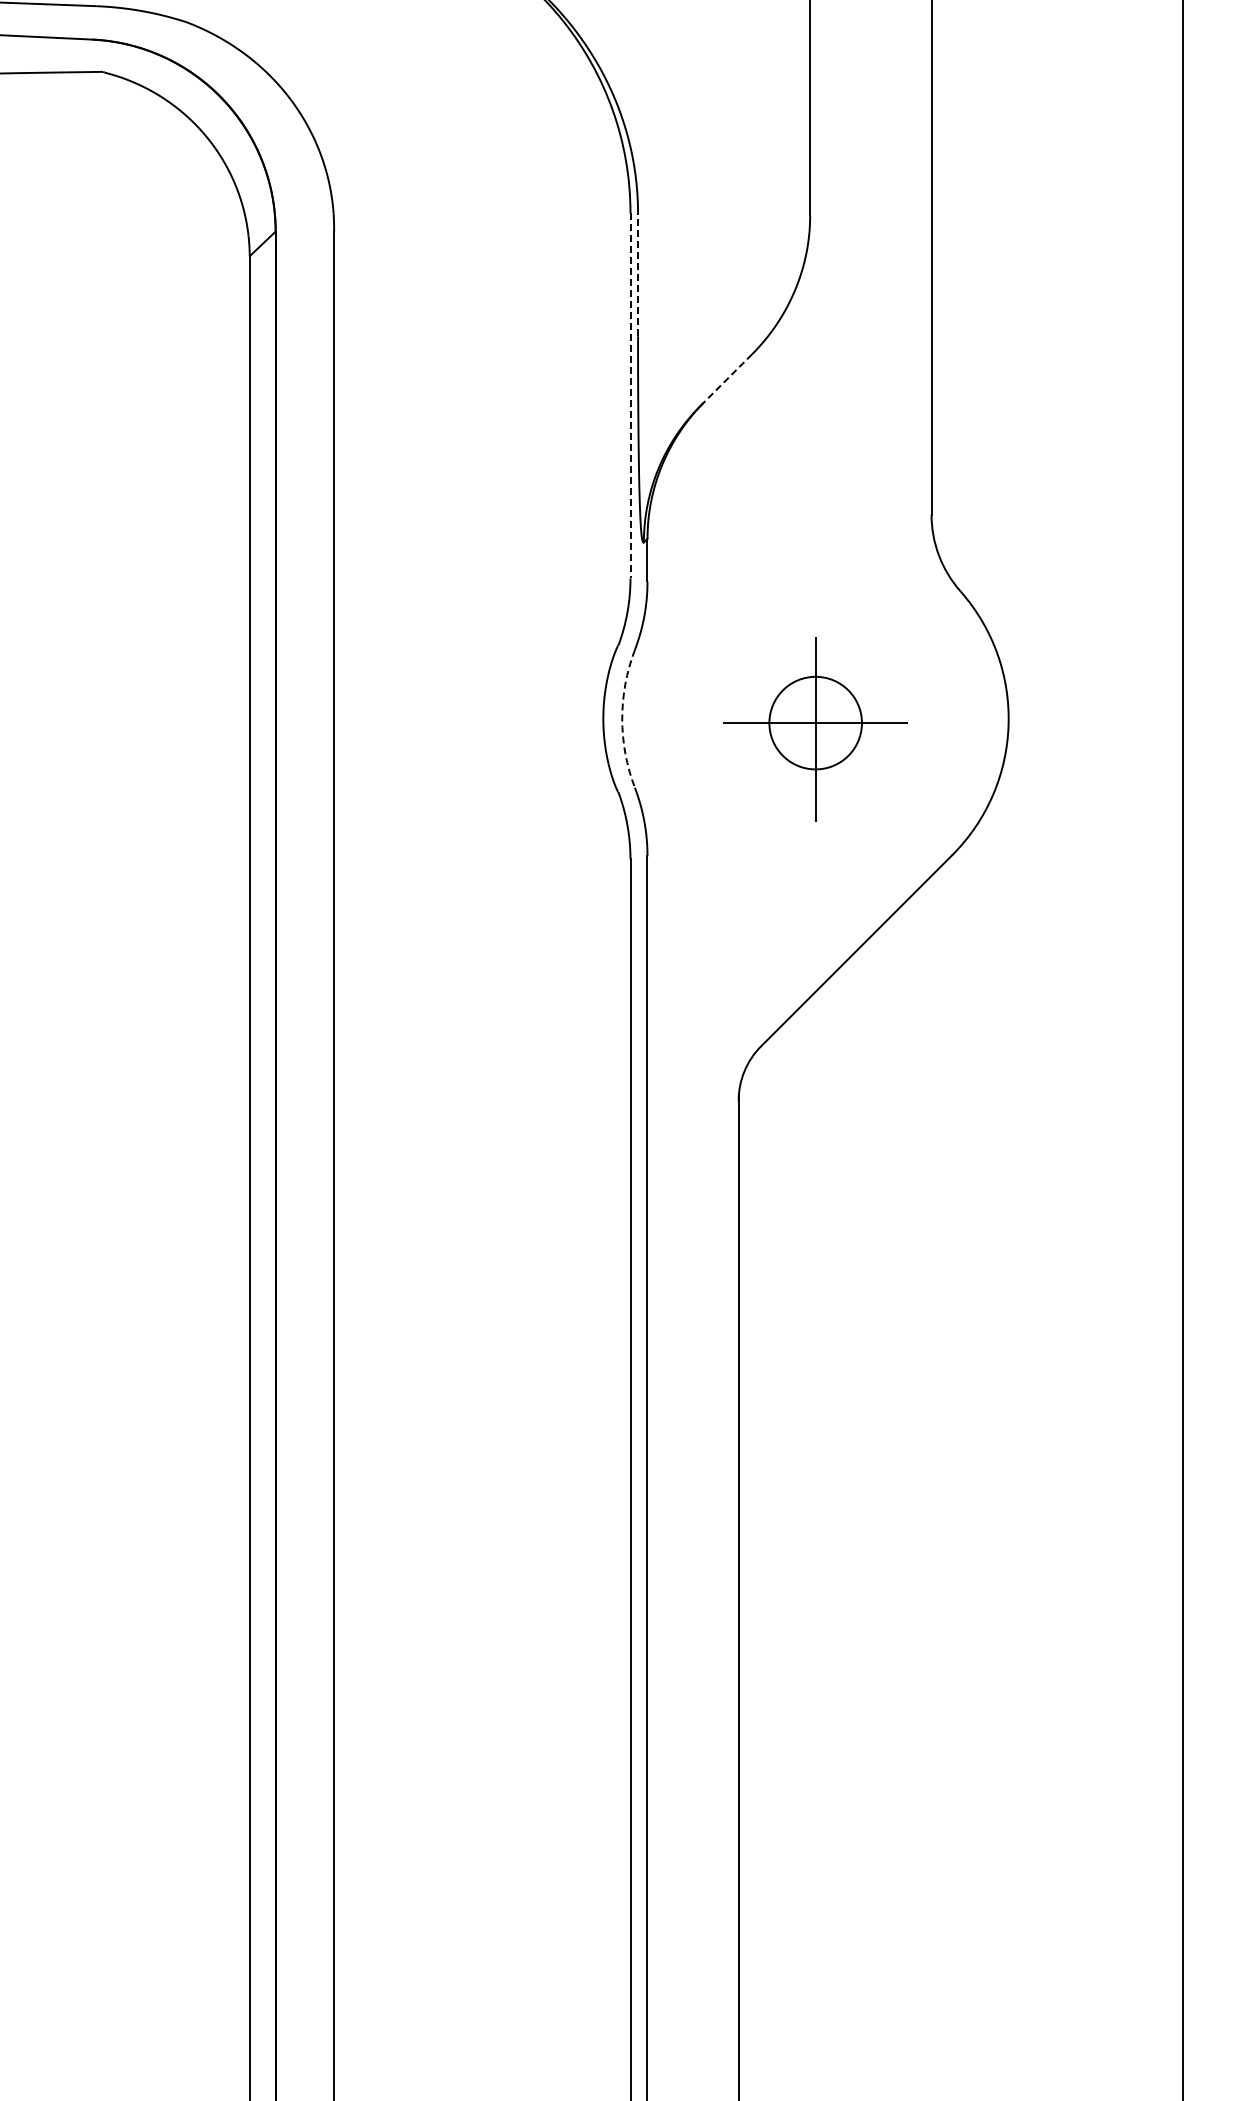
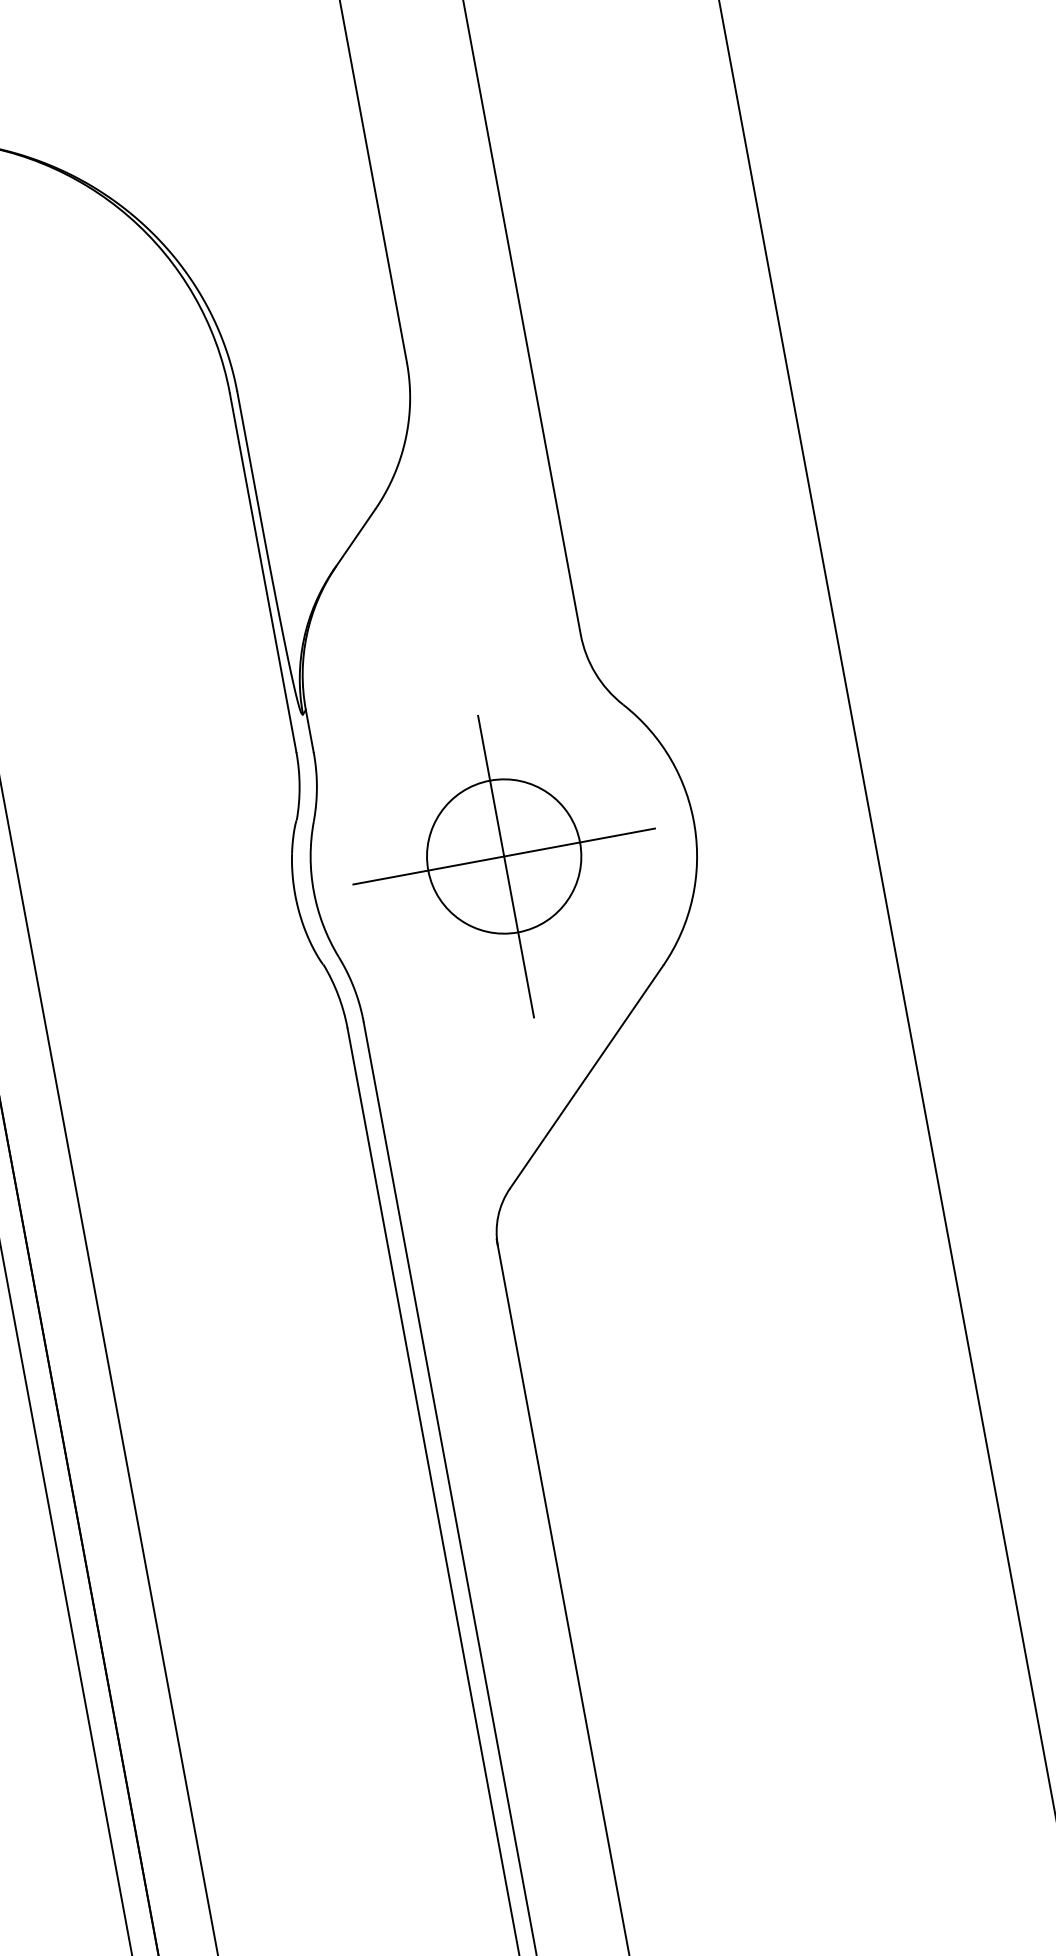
line: (638, 274) -> (248, 451), dashed -> solid
line: (726, 380) -> (354, 540), dashed -> solid
line: (630, 396) -> (263, 573), dashed -> solid
arc: (622, 718) -> (314, 891), dashed -> solid
part: (815, 729) -> (505, 867), size x1.67

